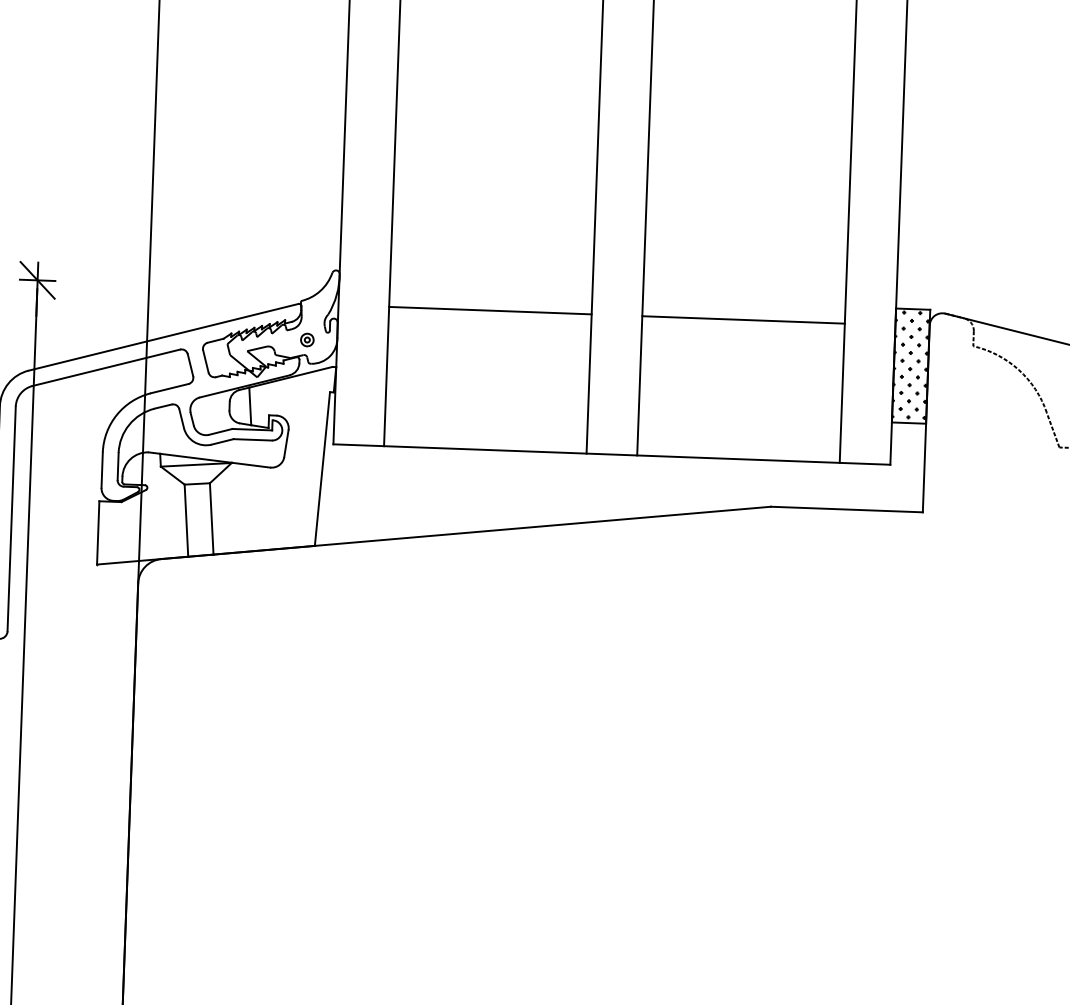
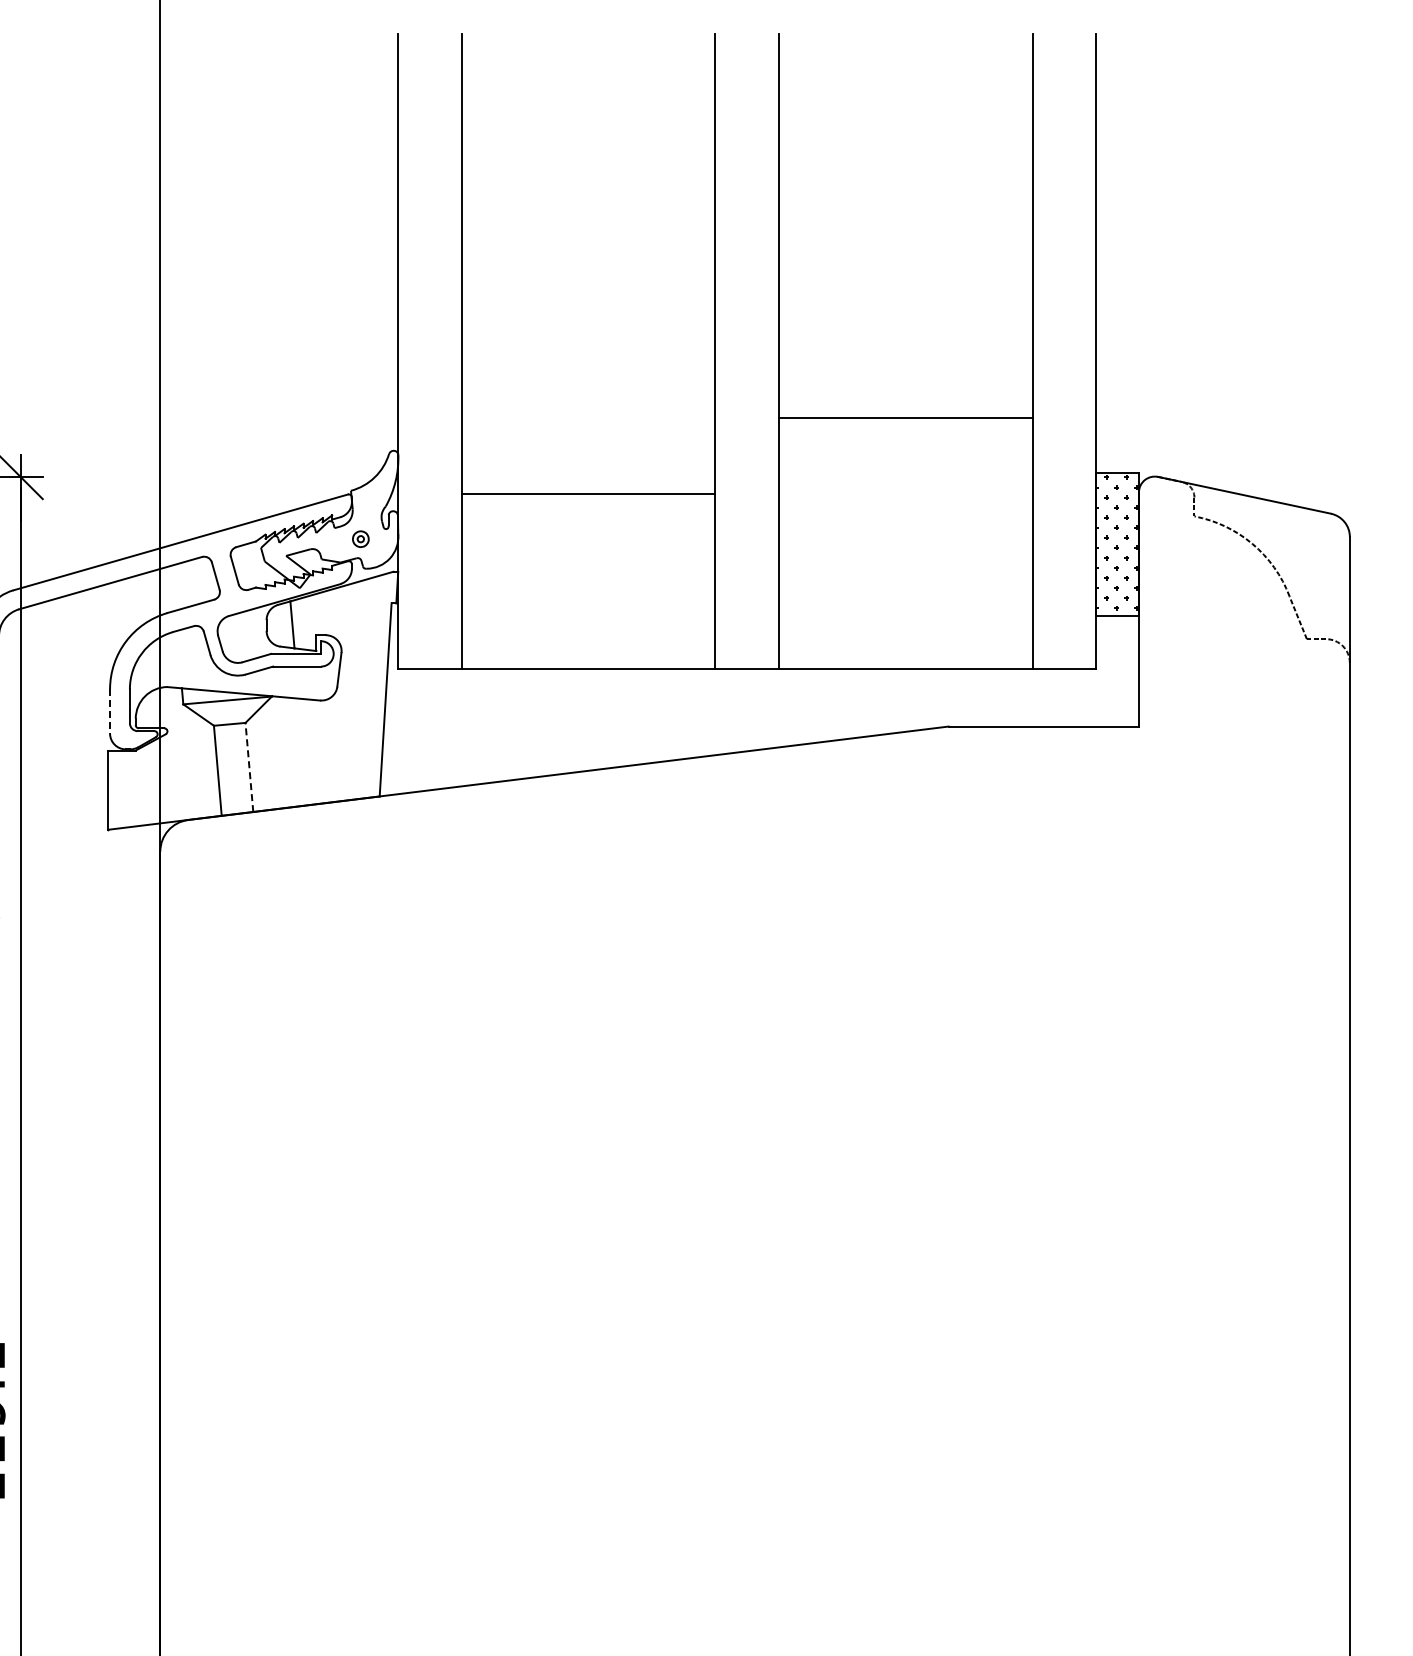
line: (743, 320) -> (905, 418), moved
line: (102, 470) -> (110, 711), solid -> dashed
line: (211, 518) -> (249, 767), solid -> dashed

